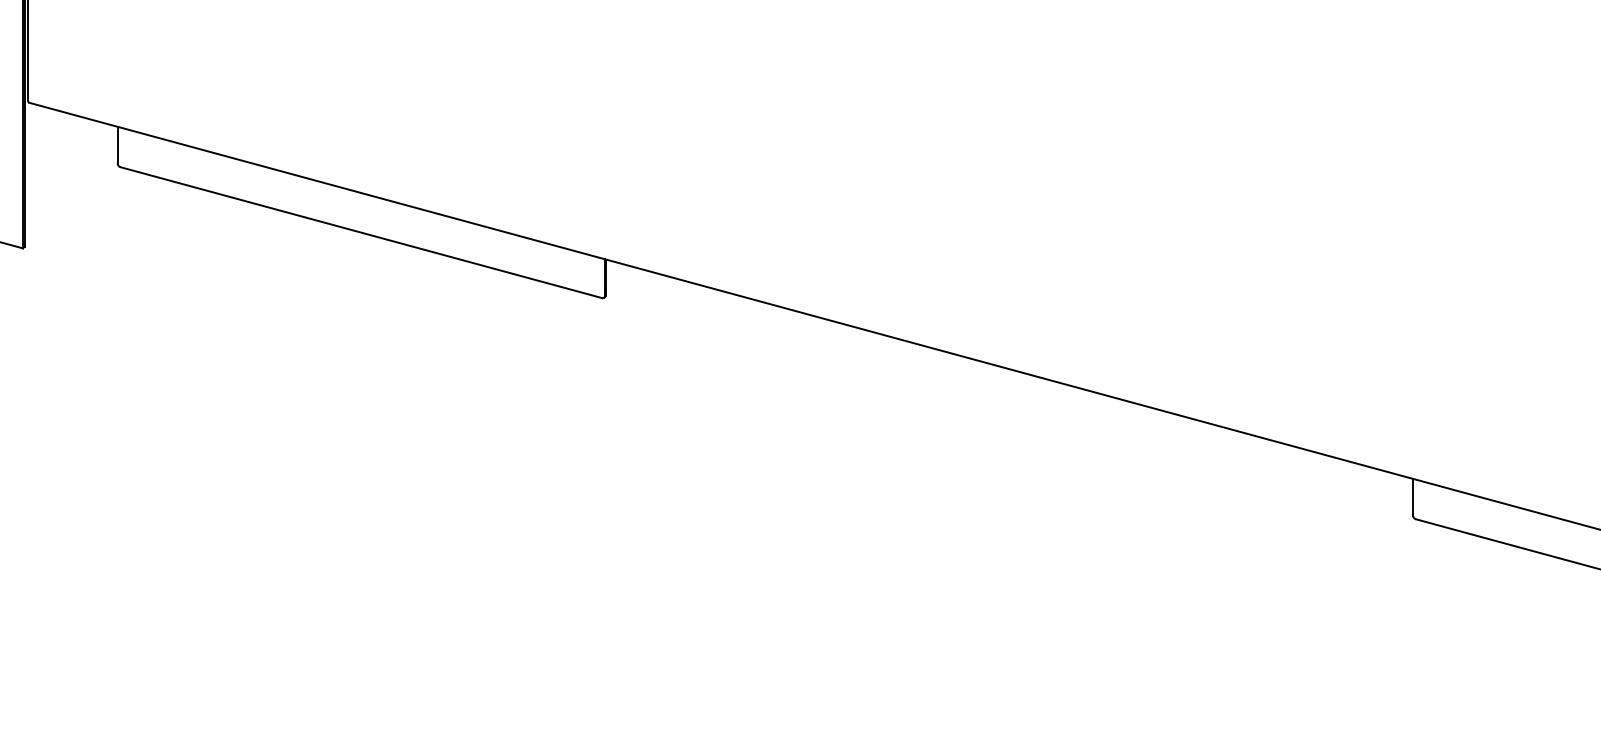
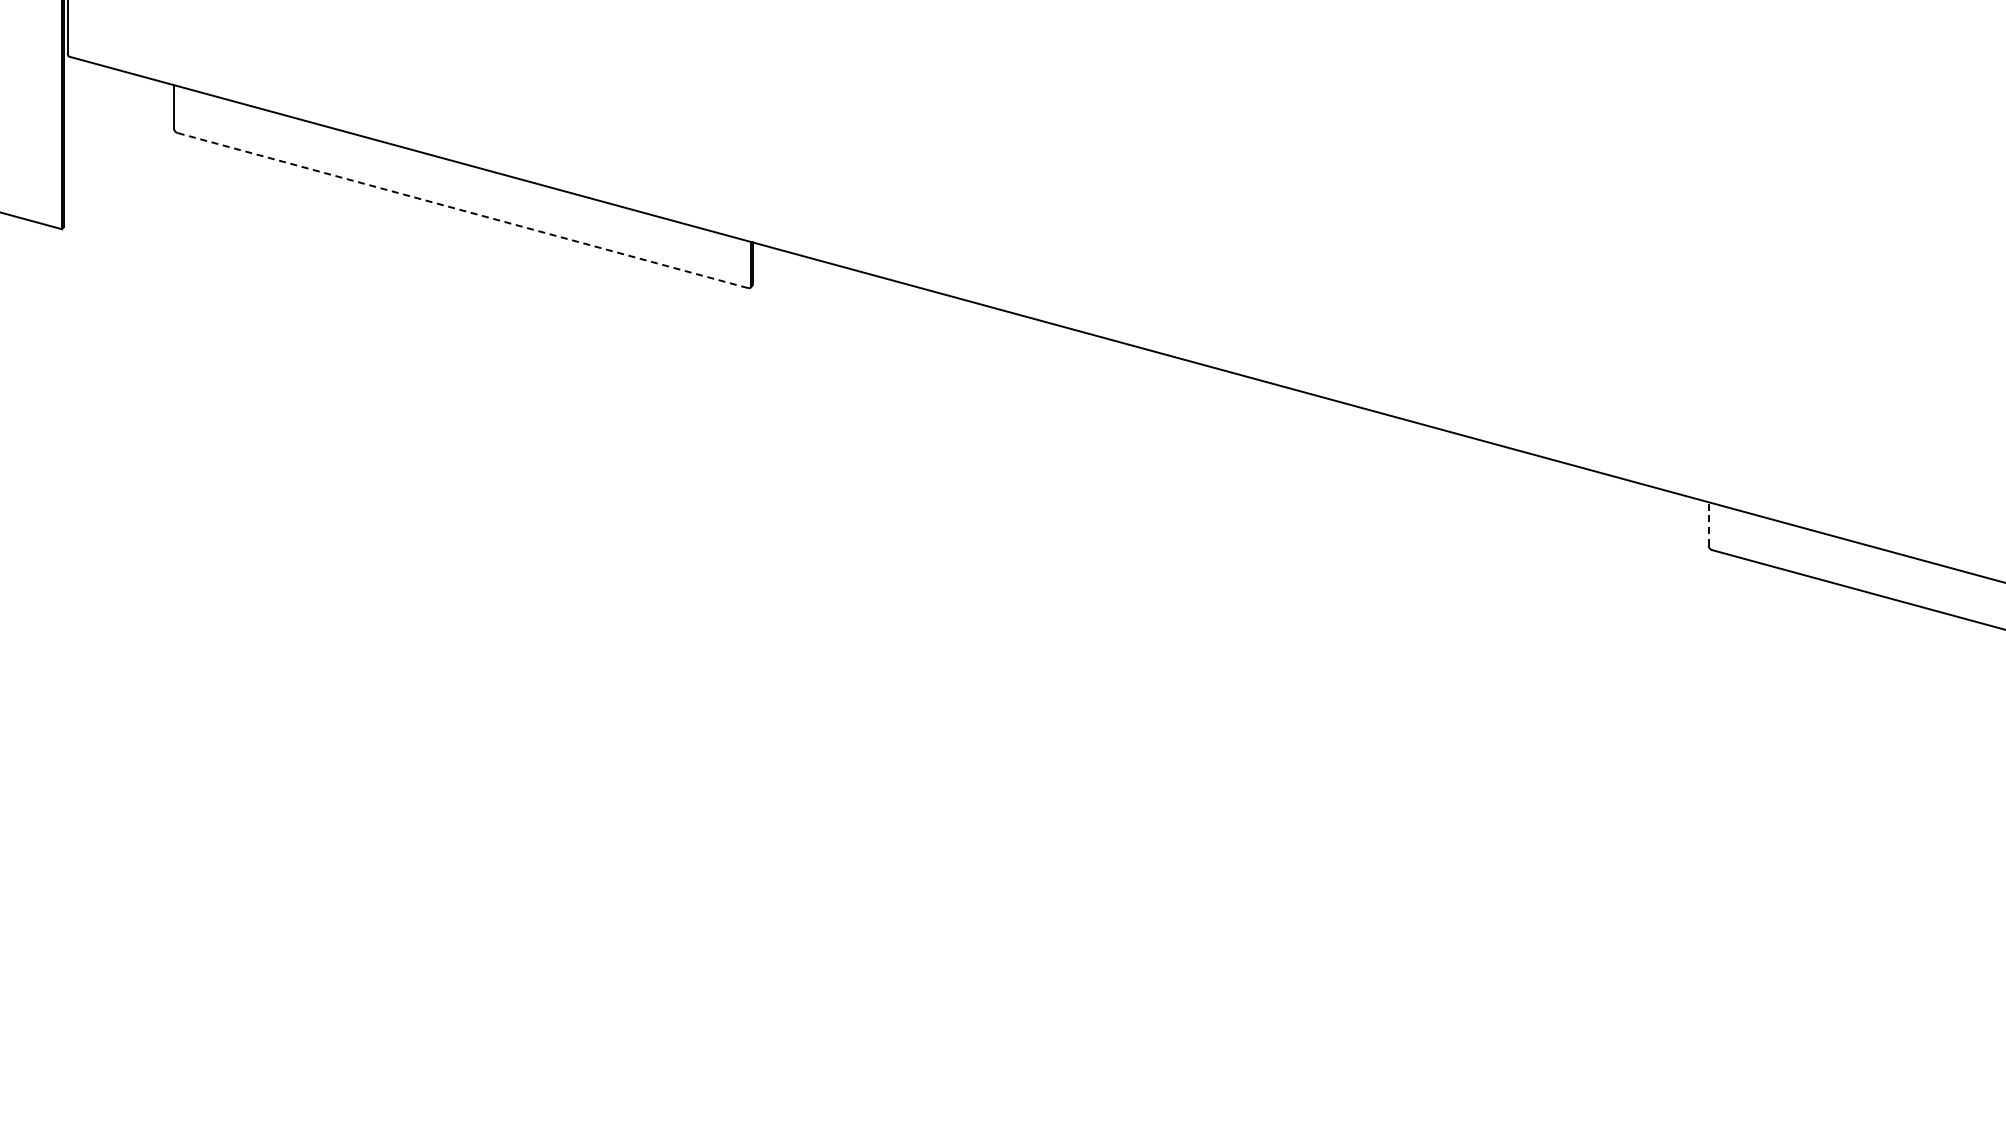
line: (361, 232) -> (462, 210), solid -> dashed
line: (1412, 497) -> (1708, 524), solid -> dashed

